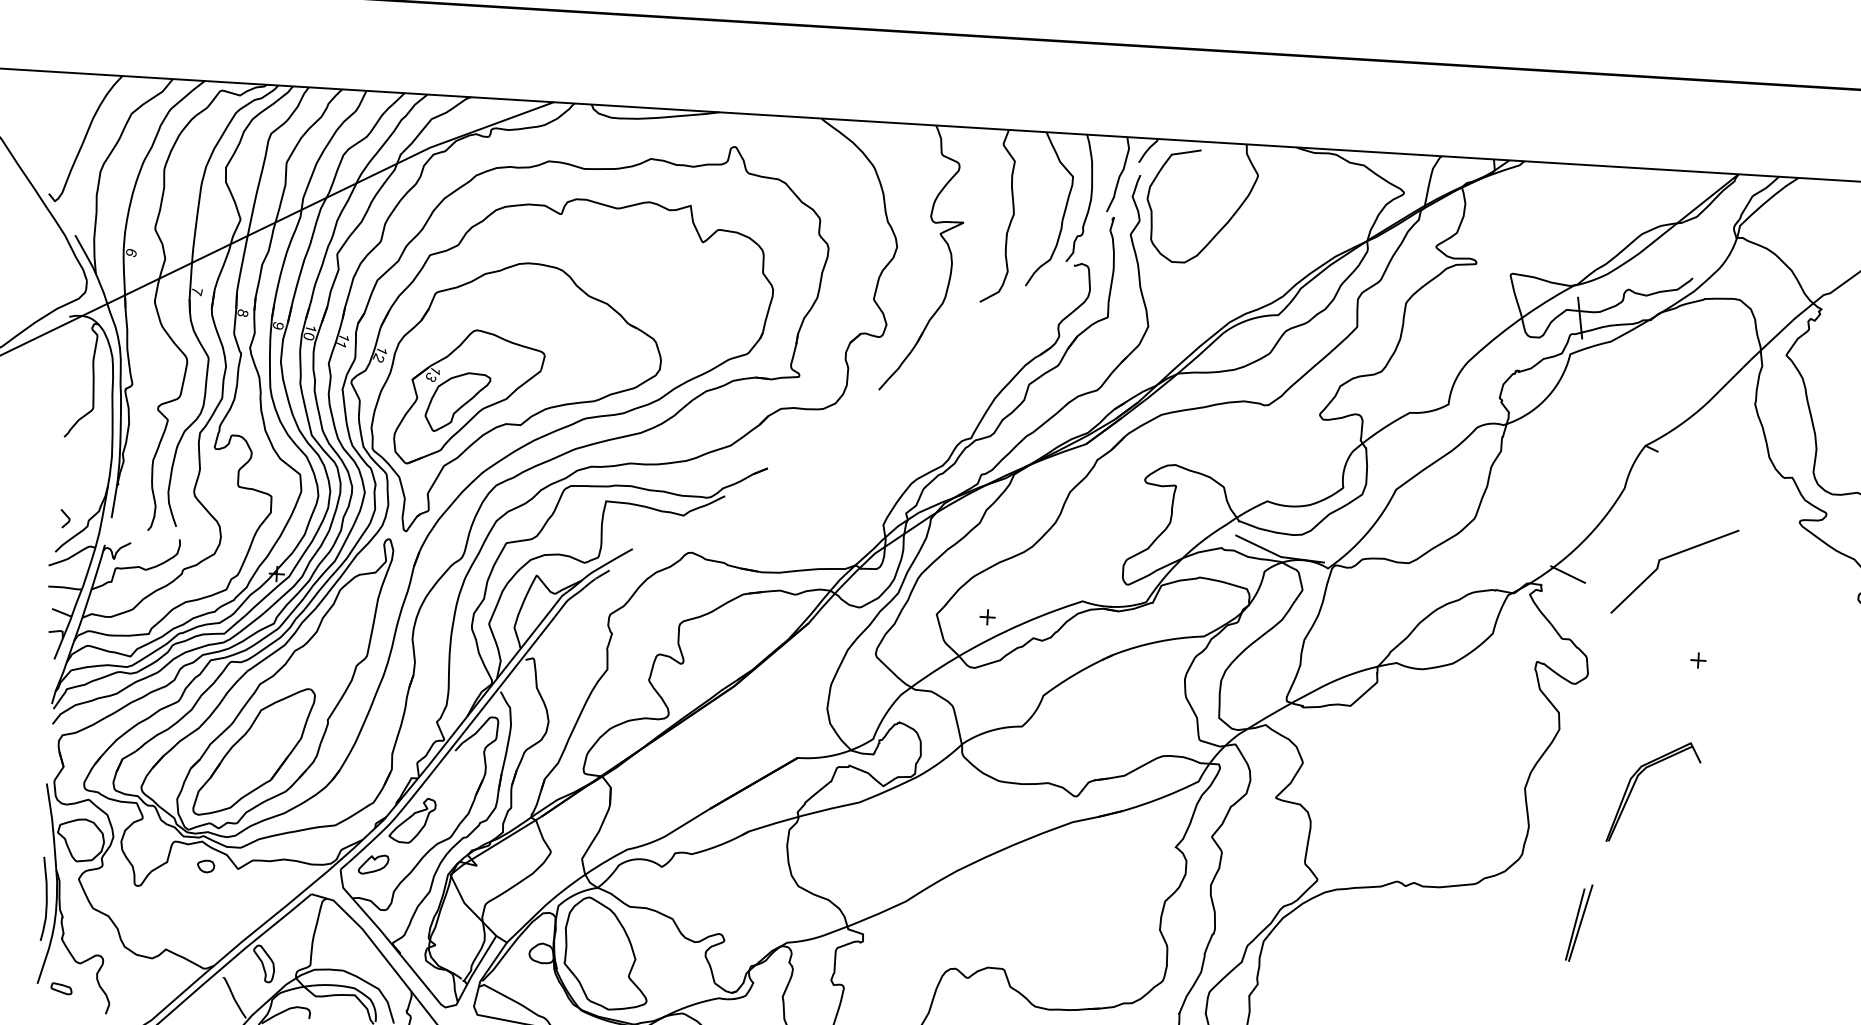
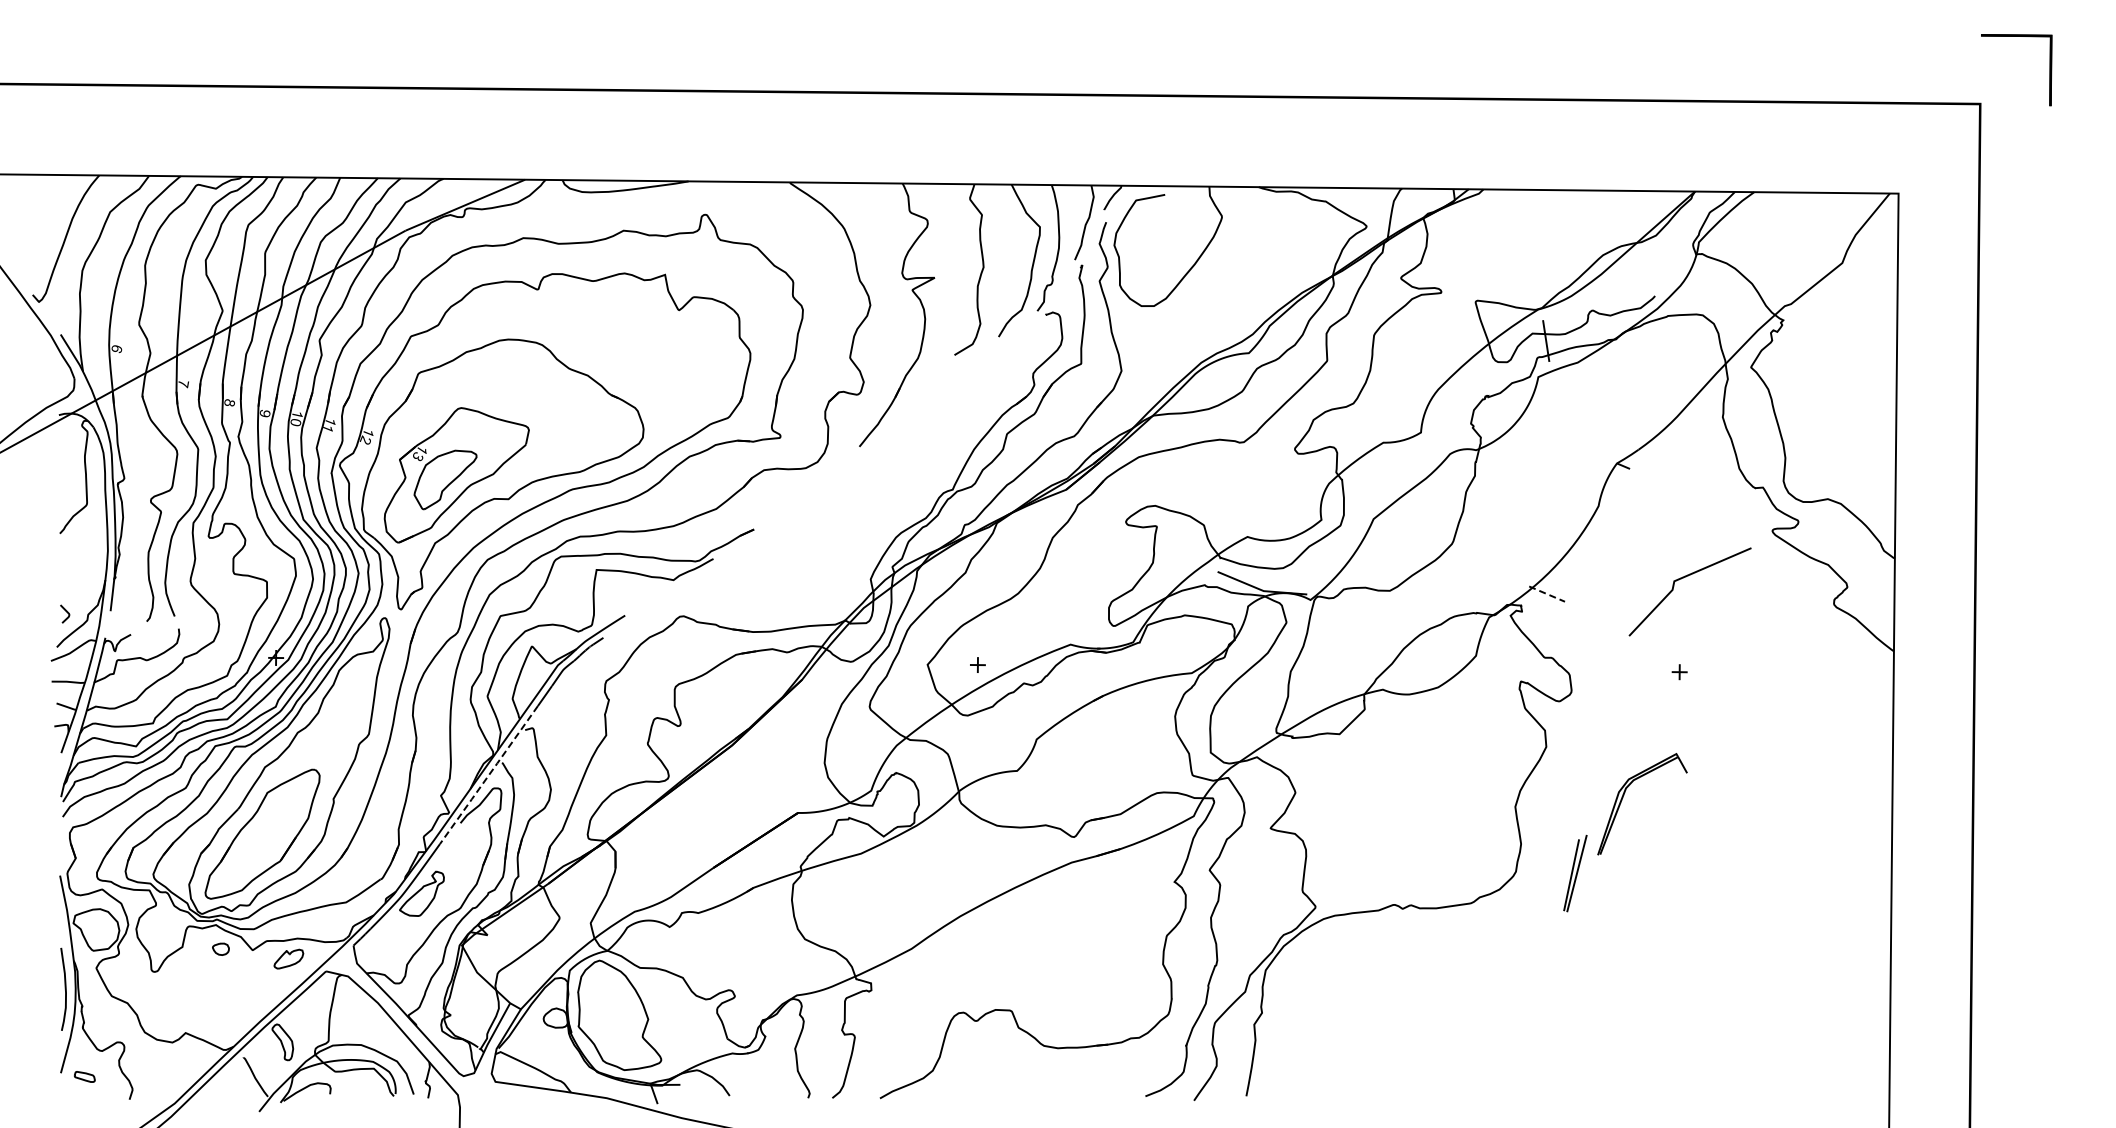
line: (1671, 556) -> (1686, 577), moved
line: (1568, 575) -> (1547, 594), solid -> dashed
line: (487, 703) -> (489, 774), solid -> dashed
part: (373, 863) -> (288, 958), moved
part: (1579, 923) -> (1575, 873), moved

